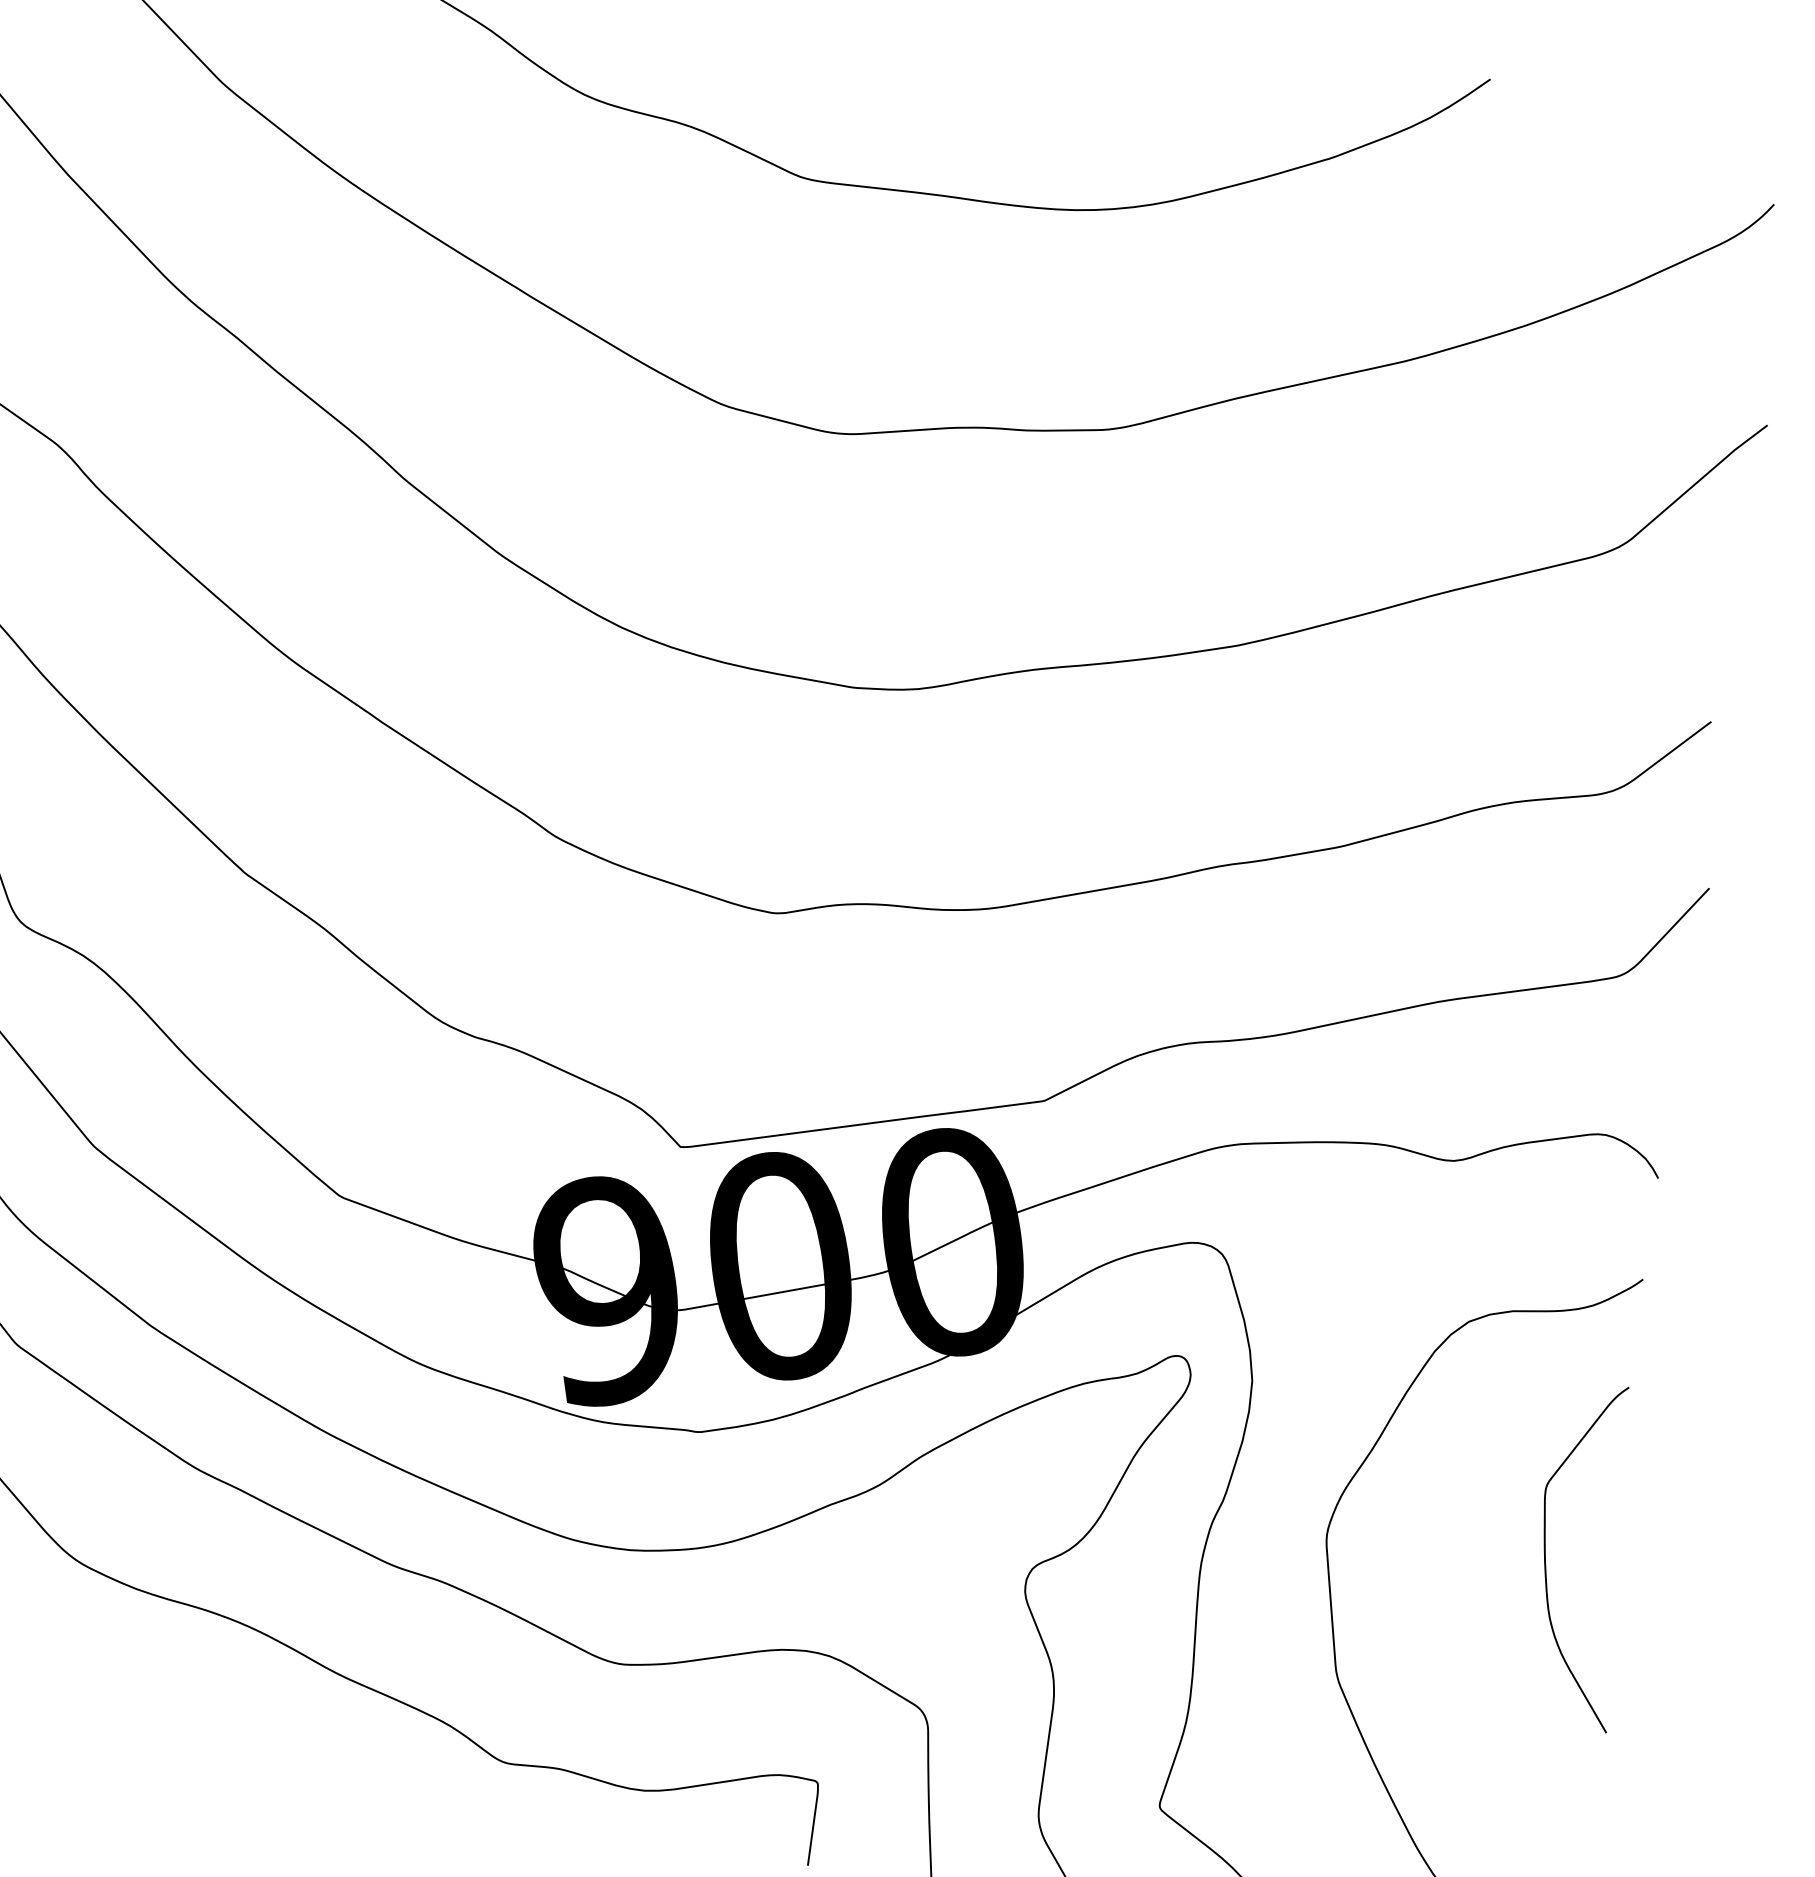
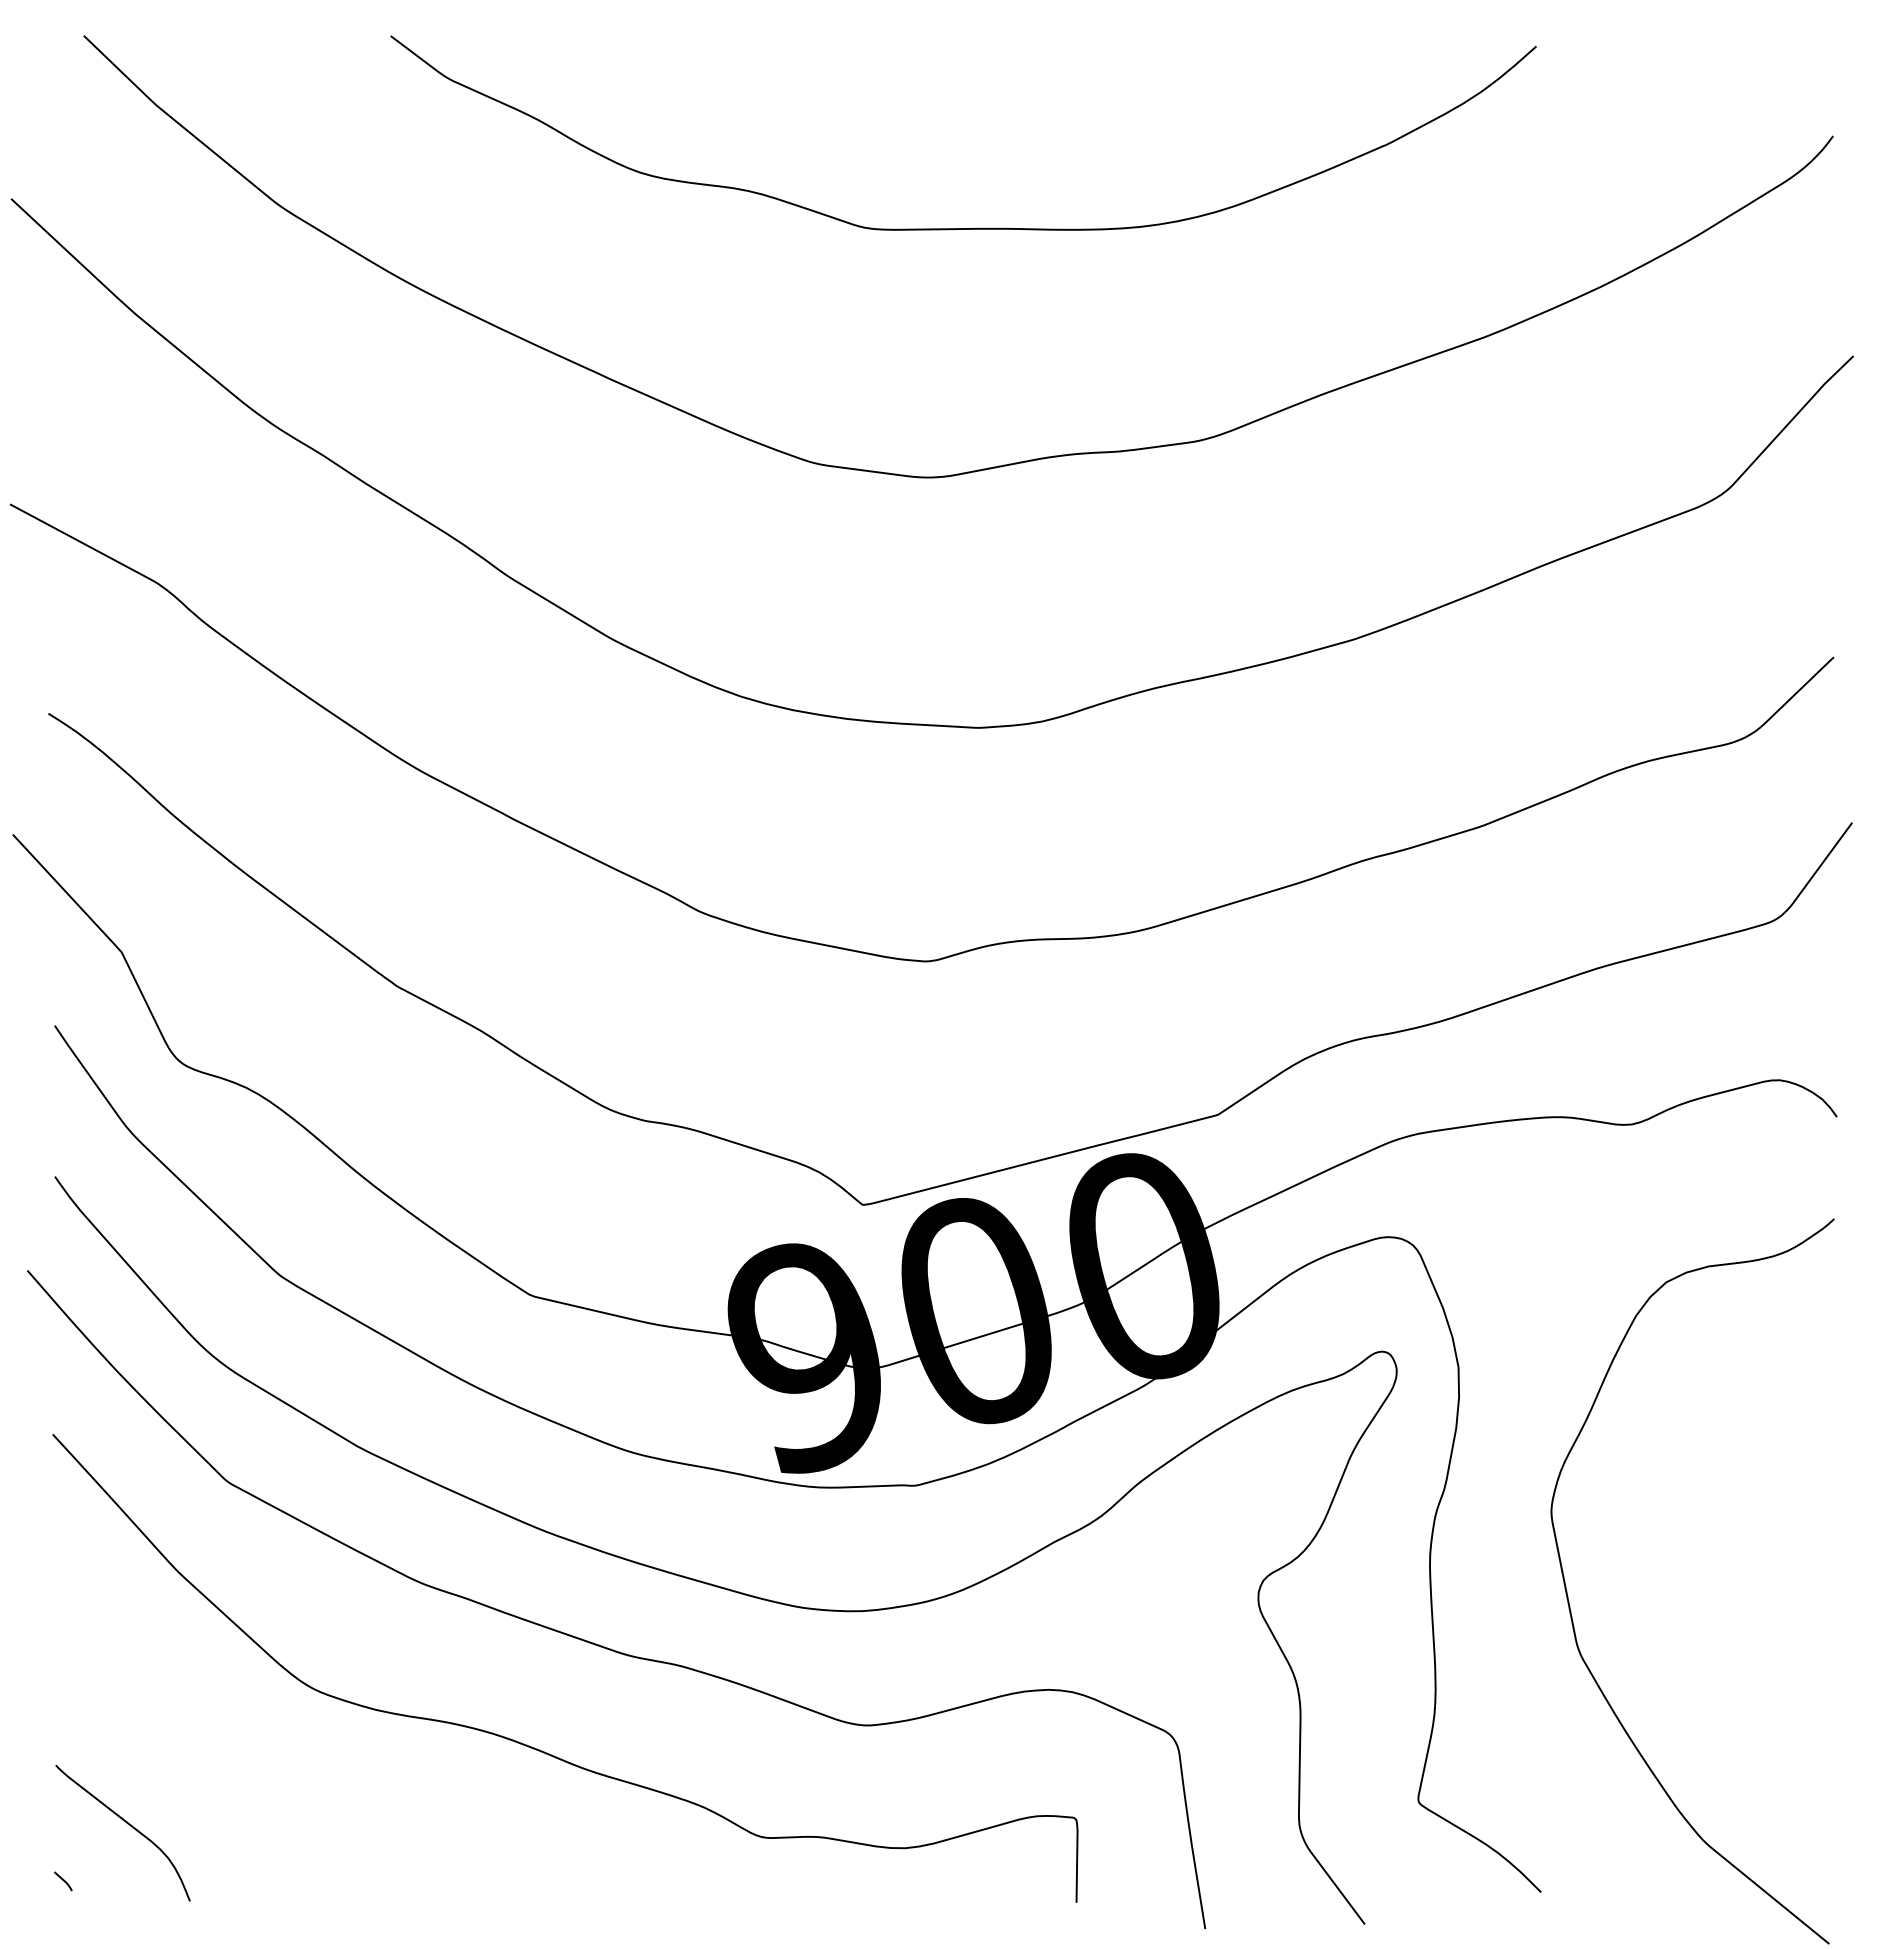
curve: (1546, 1555) -> (1771, 1504), removed

